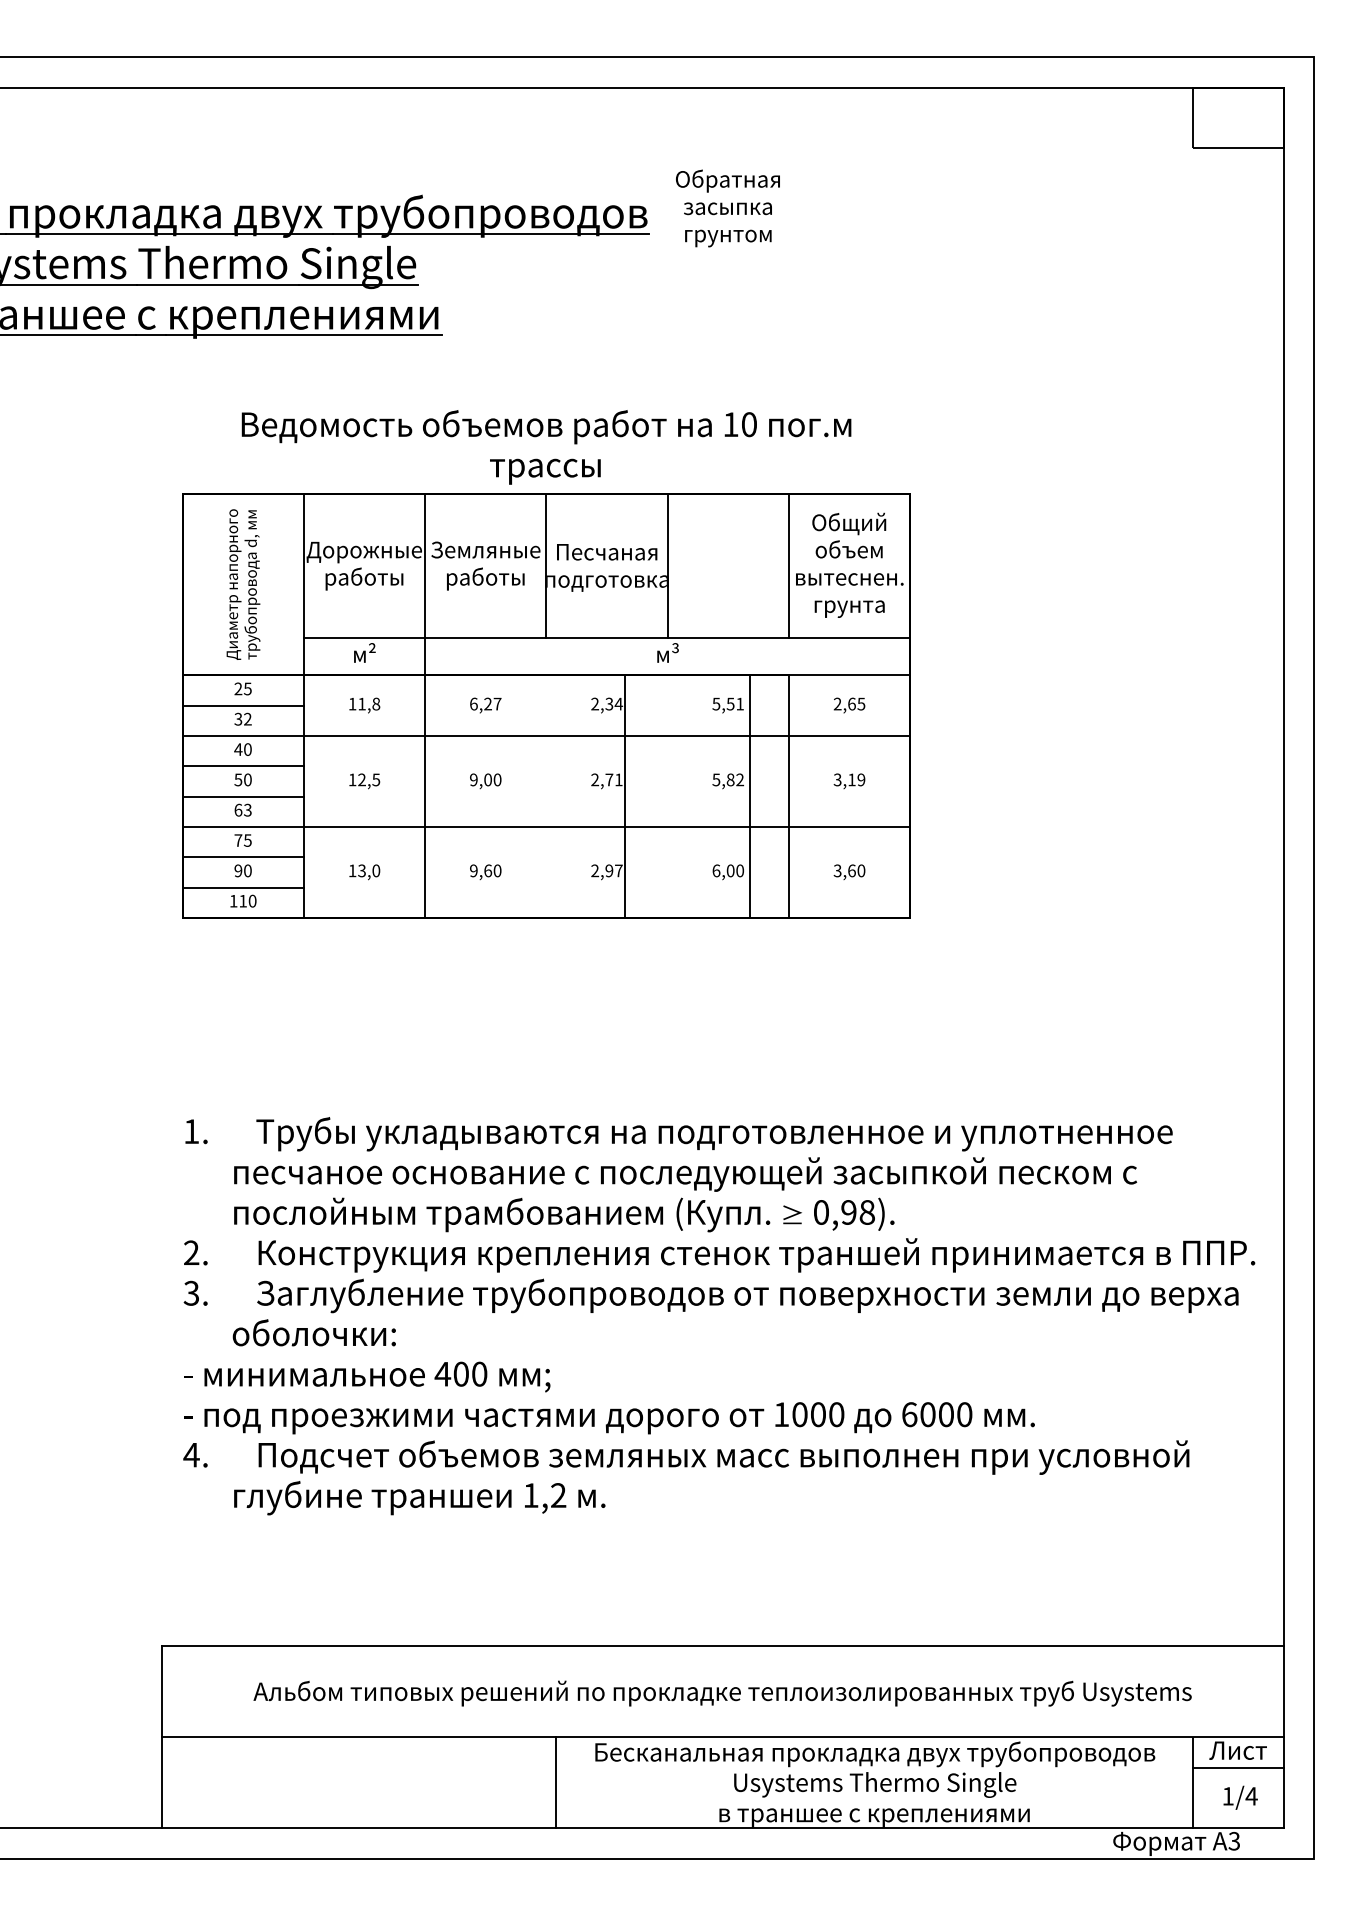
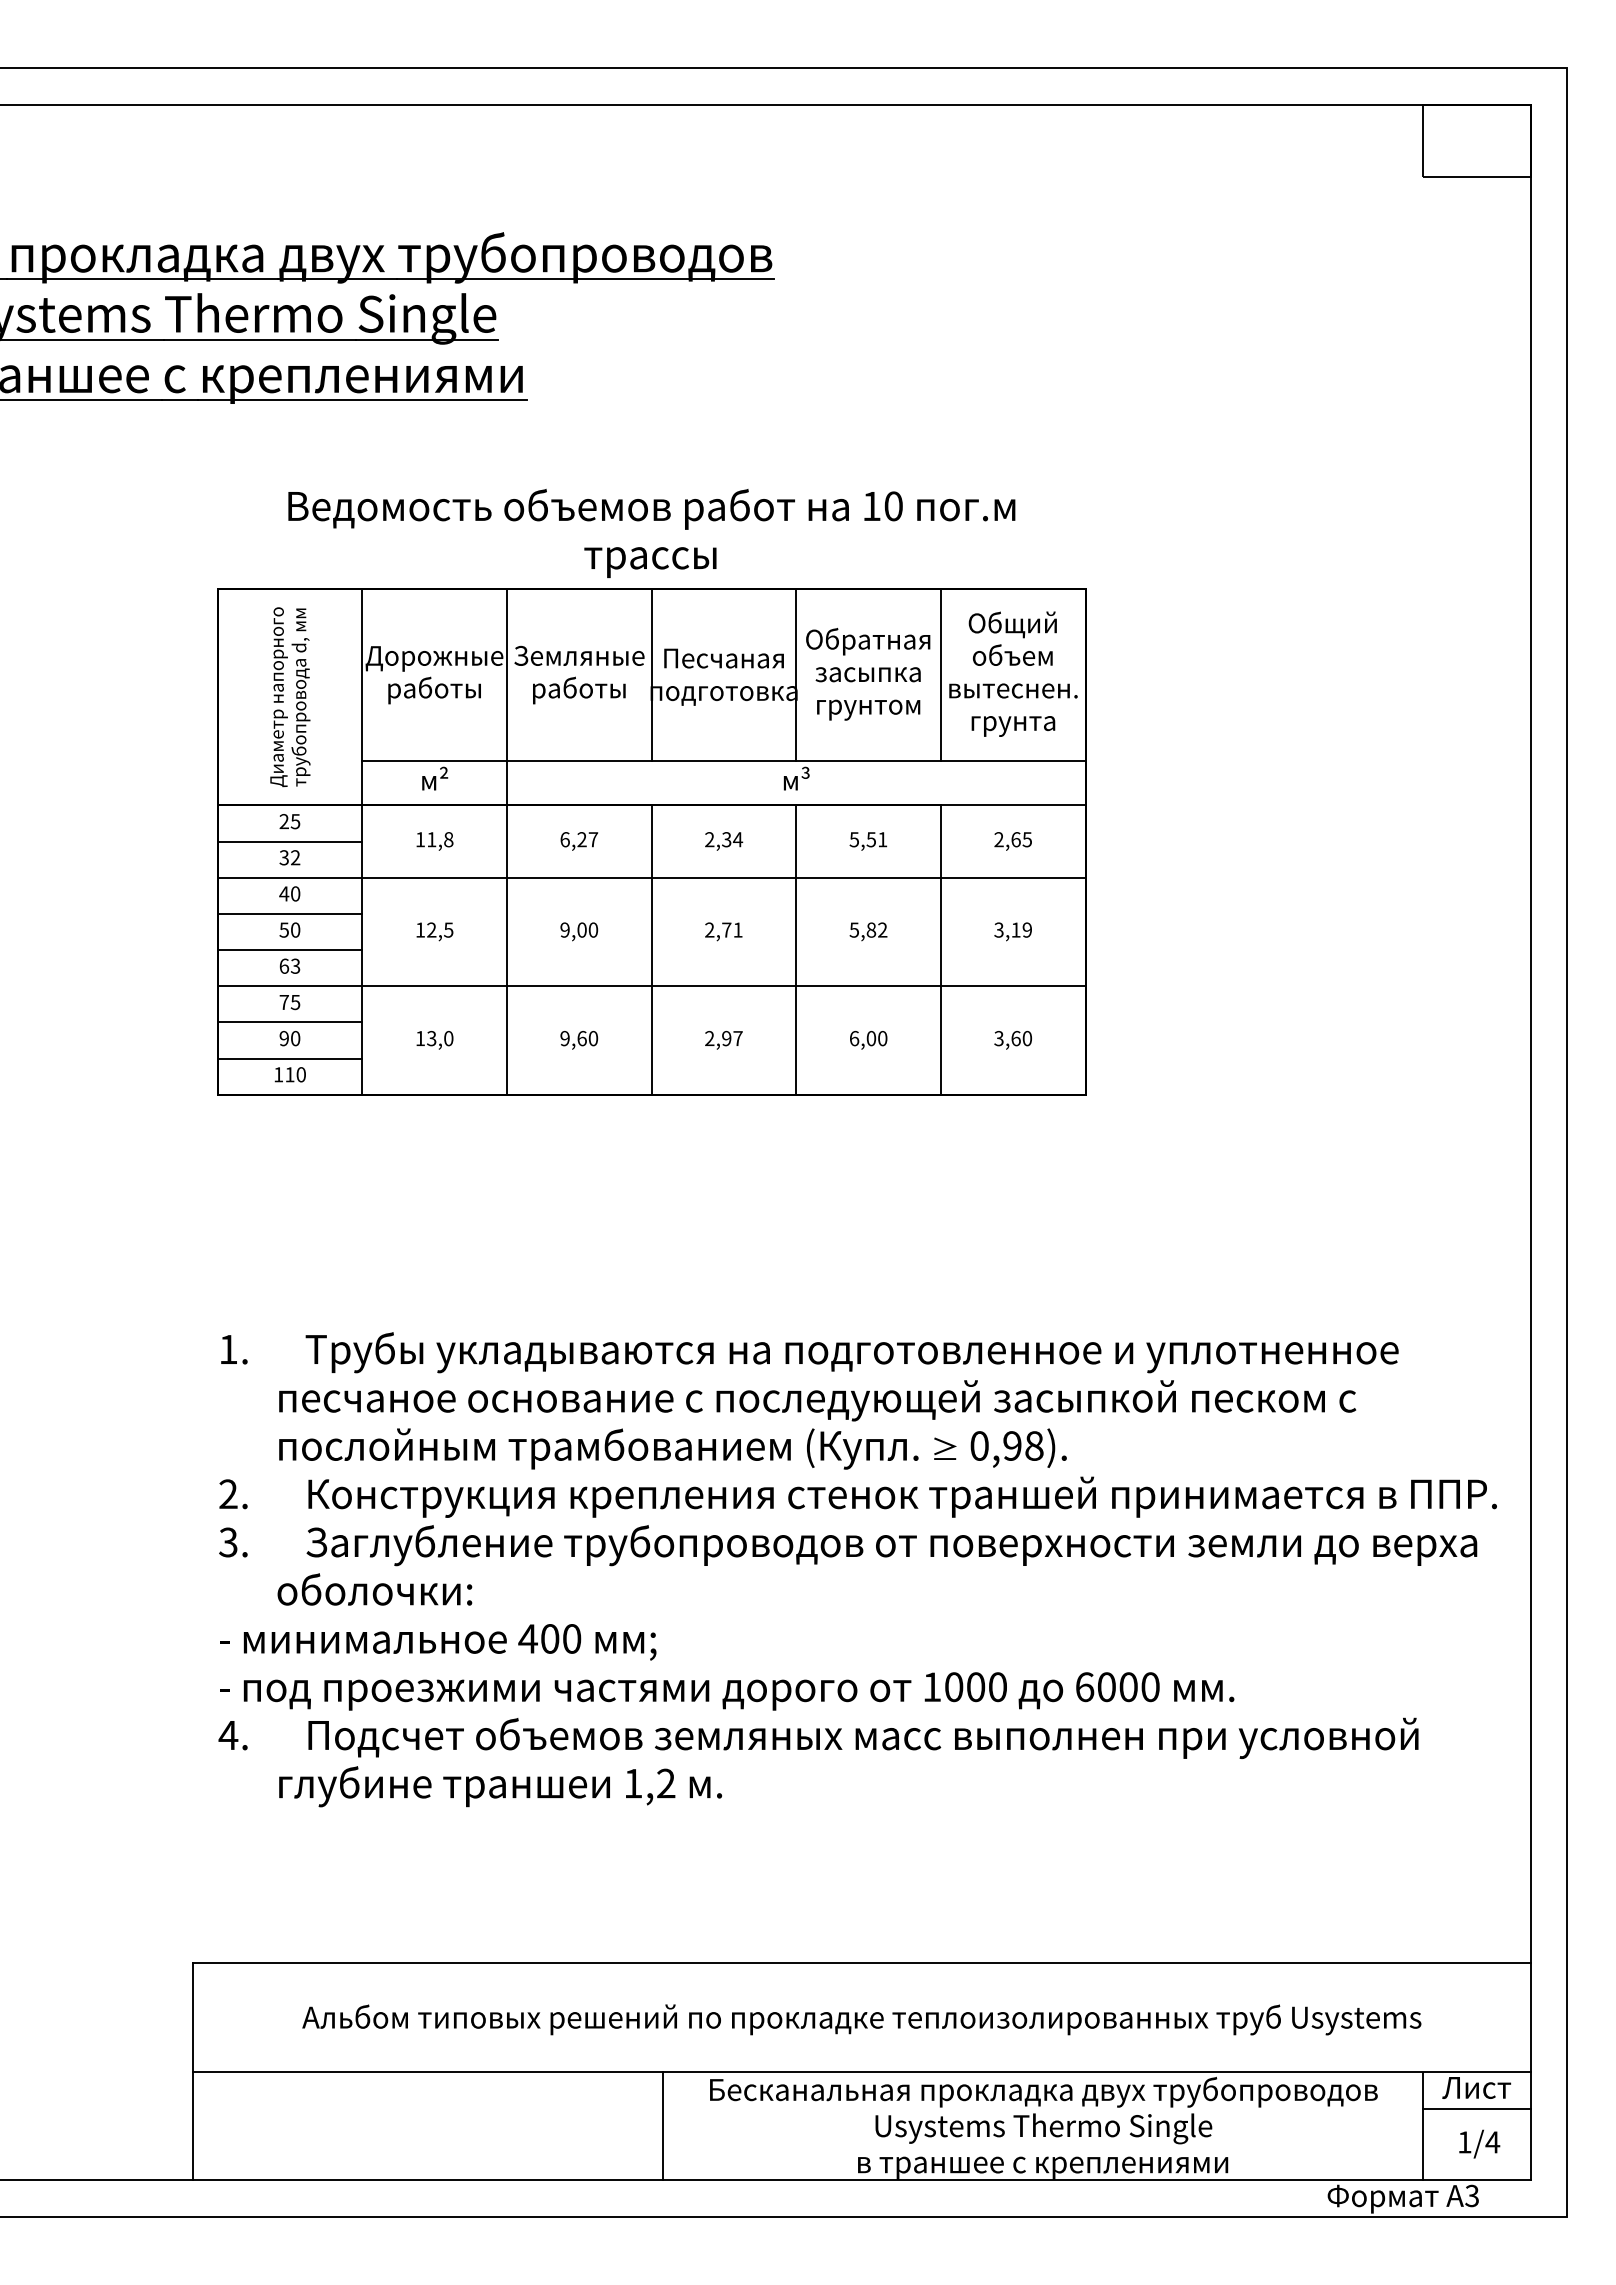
text: (727, 208) -> (867, 674), moved
line: (625, 796) -> (651, 949), moved
line: (749, 796) -> (796, 949), moved

